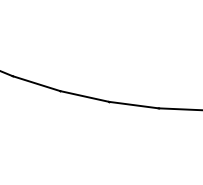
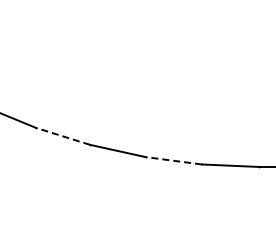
line: (36, 83) -> (62, 136), solid -> dashed
line: (133, 104) -> (173, 160), solid -> dashed

